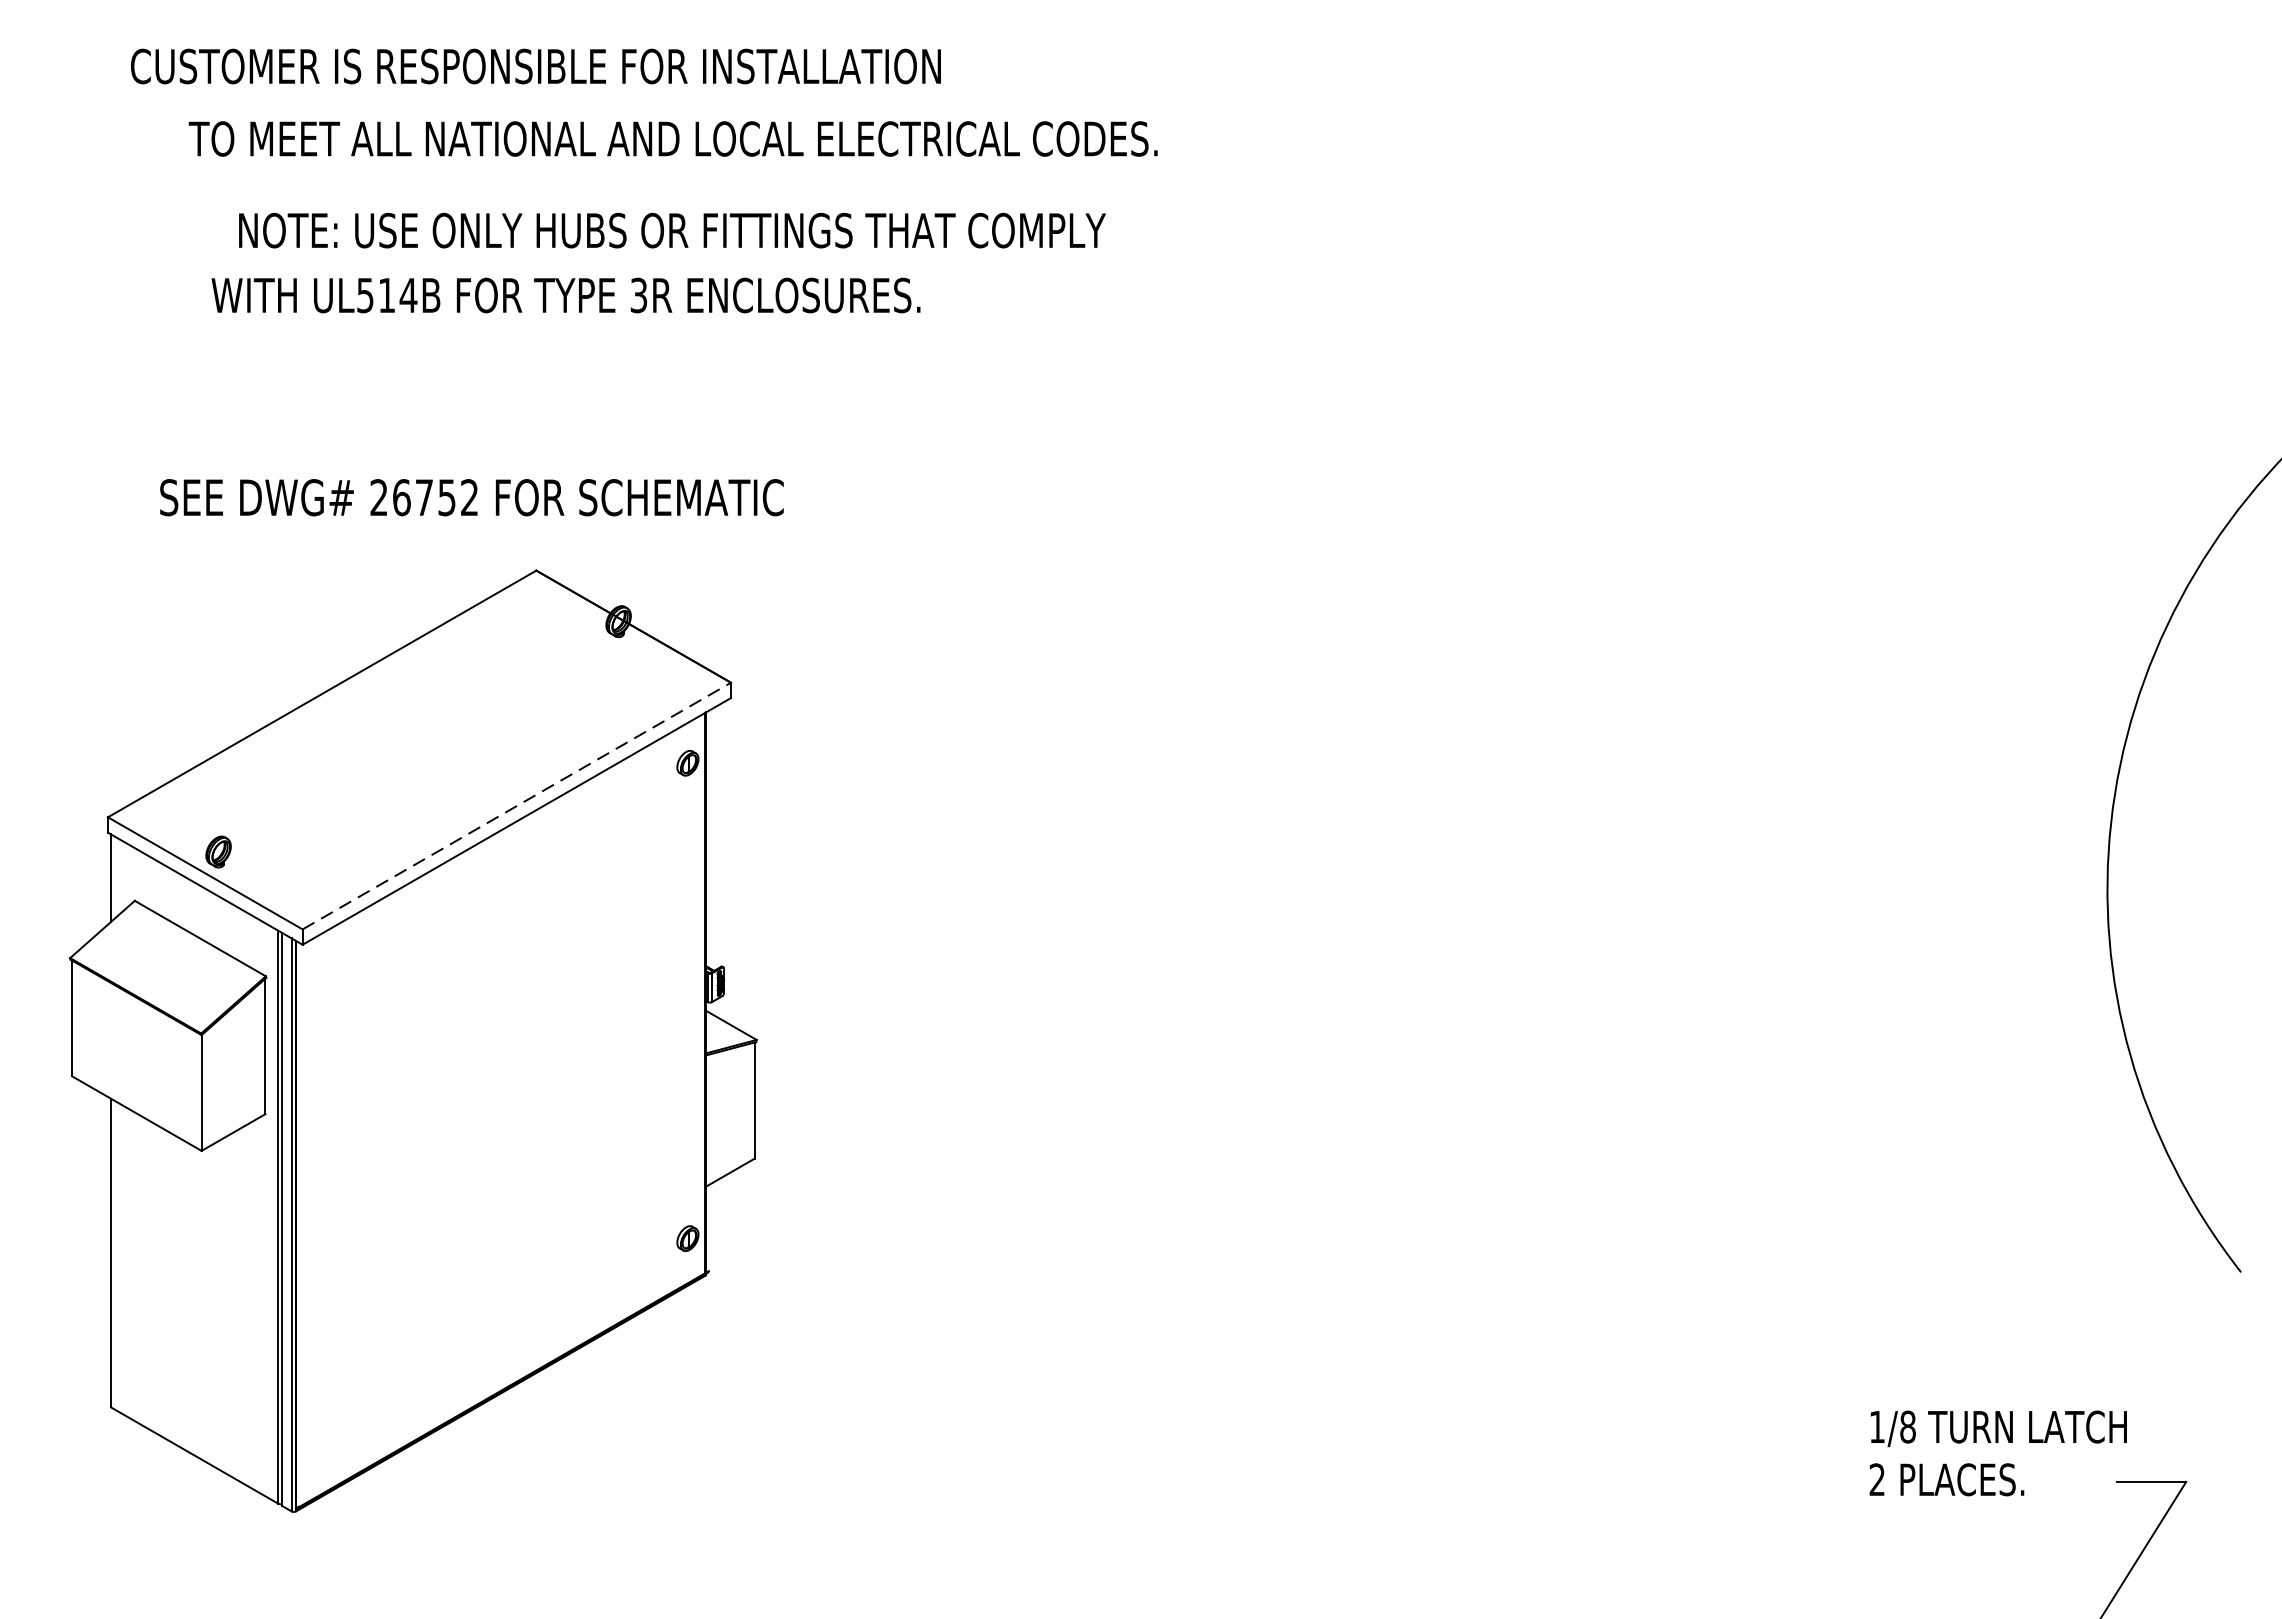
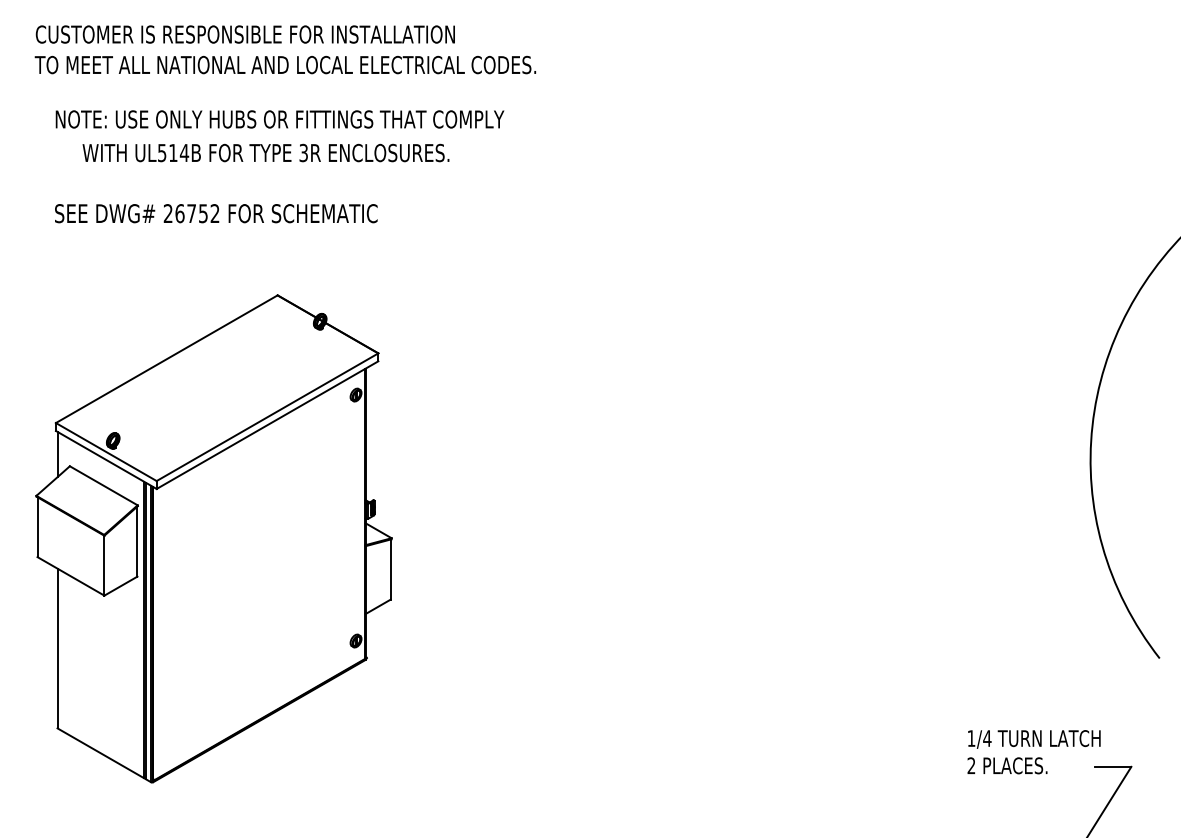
text: (534, 66) -> (244, 34), moved
text: (673, 137) -> (285, 64), moved
text: (671, 230) -> (279, 119), moved
text: (565, 294) -> (265, 152), moved
text: (472, 497) -> (216, 213), moved
line: (516, 806) -> (267, 417), dashed -> solid
text: (1908, 1426) -> (987, 738), 1/8 -> 1/4

